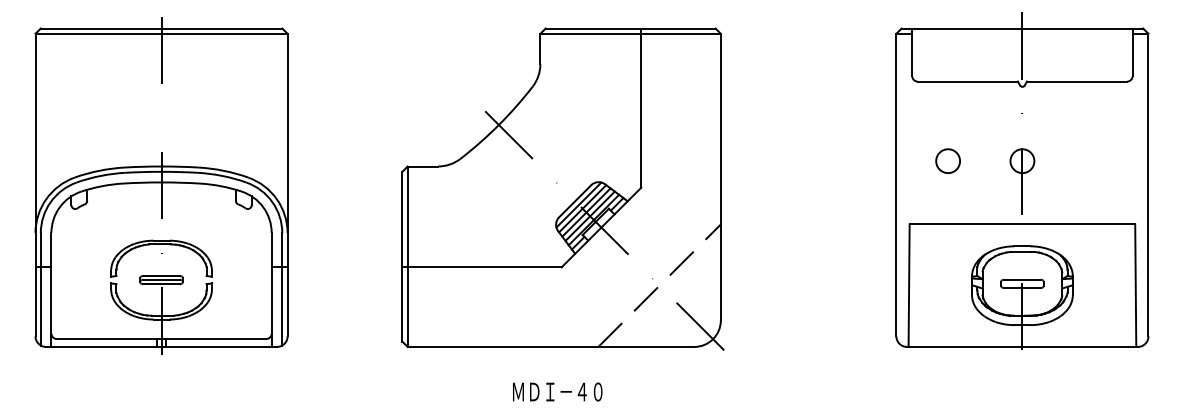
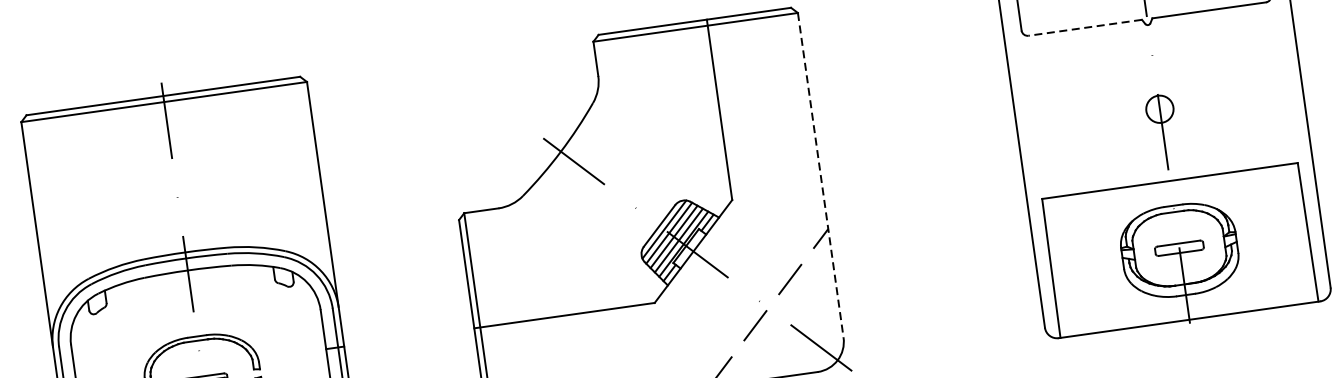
line: (967, 81) -> (1084, 27), solid -> dashed
circle: (947, 160) -> (1074, 120), removed
line: (720, 177) -> (820, 175), solid -> dashed

